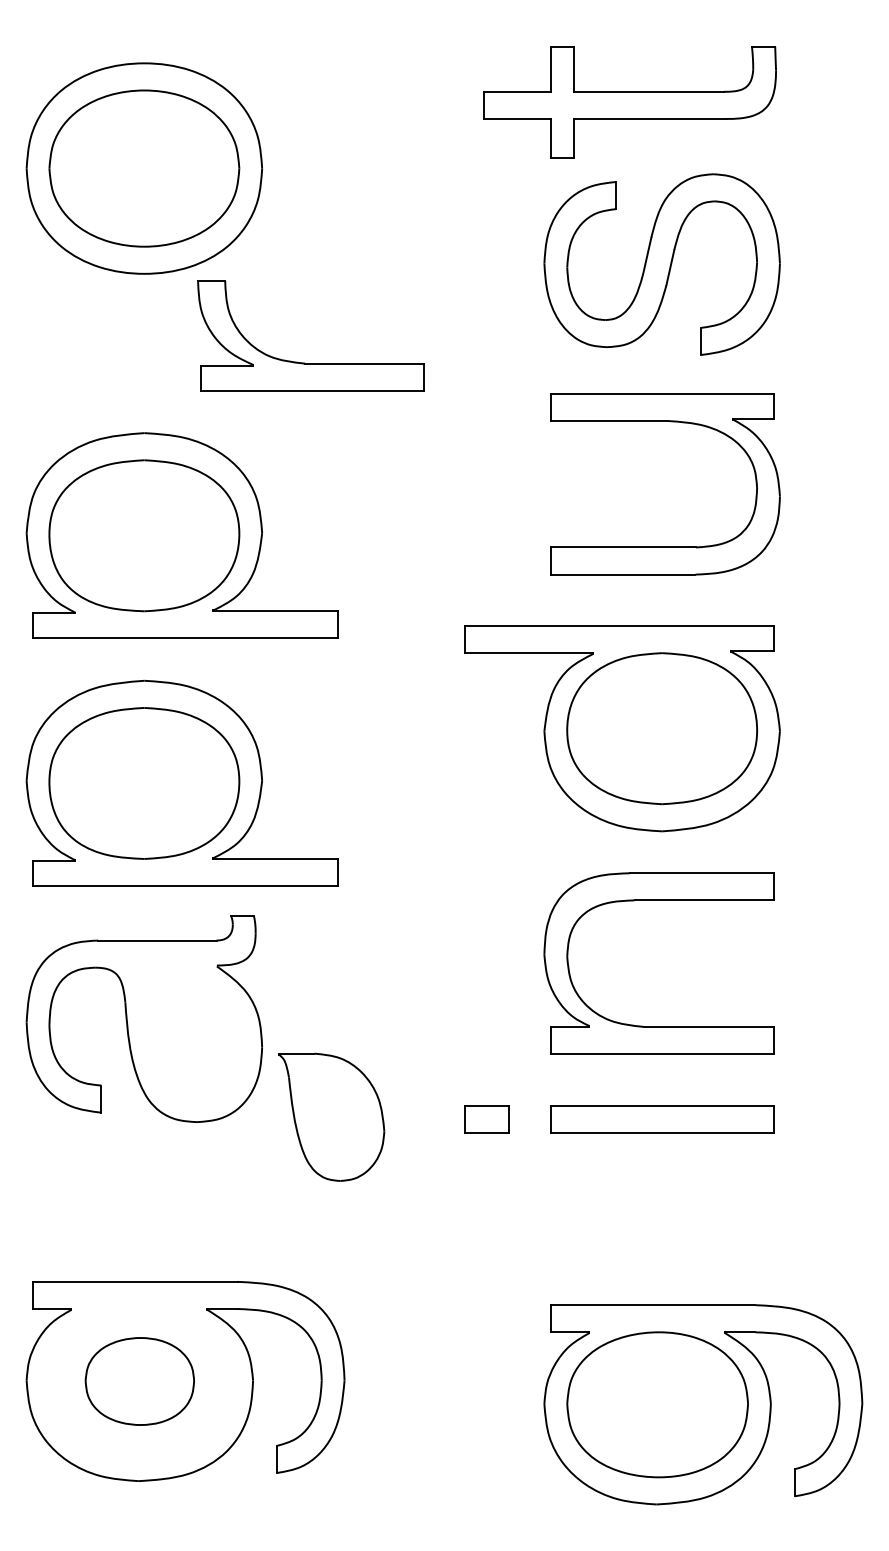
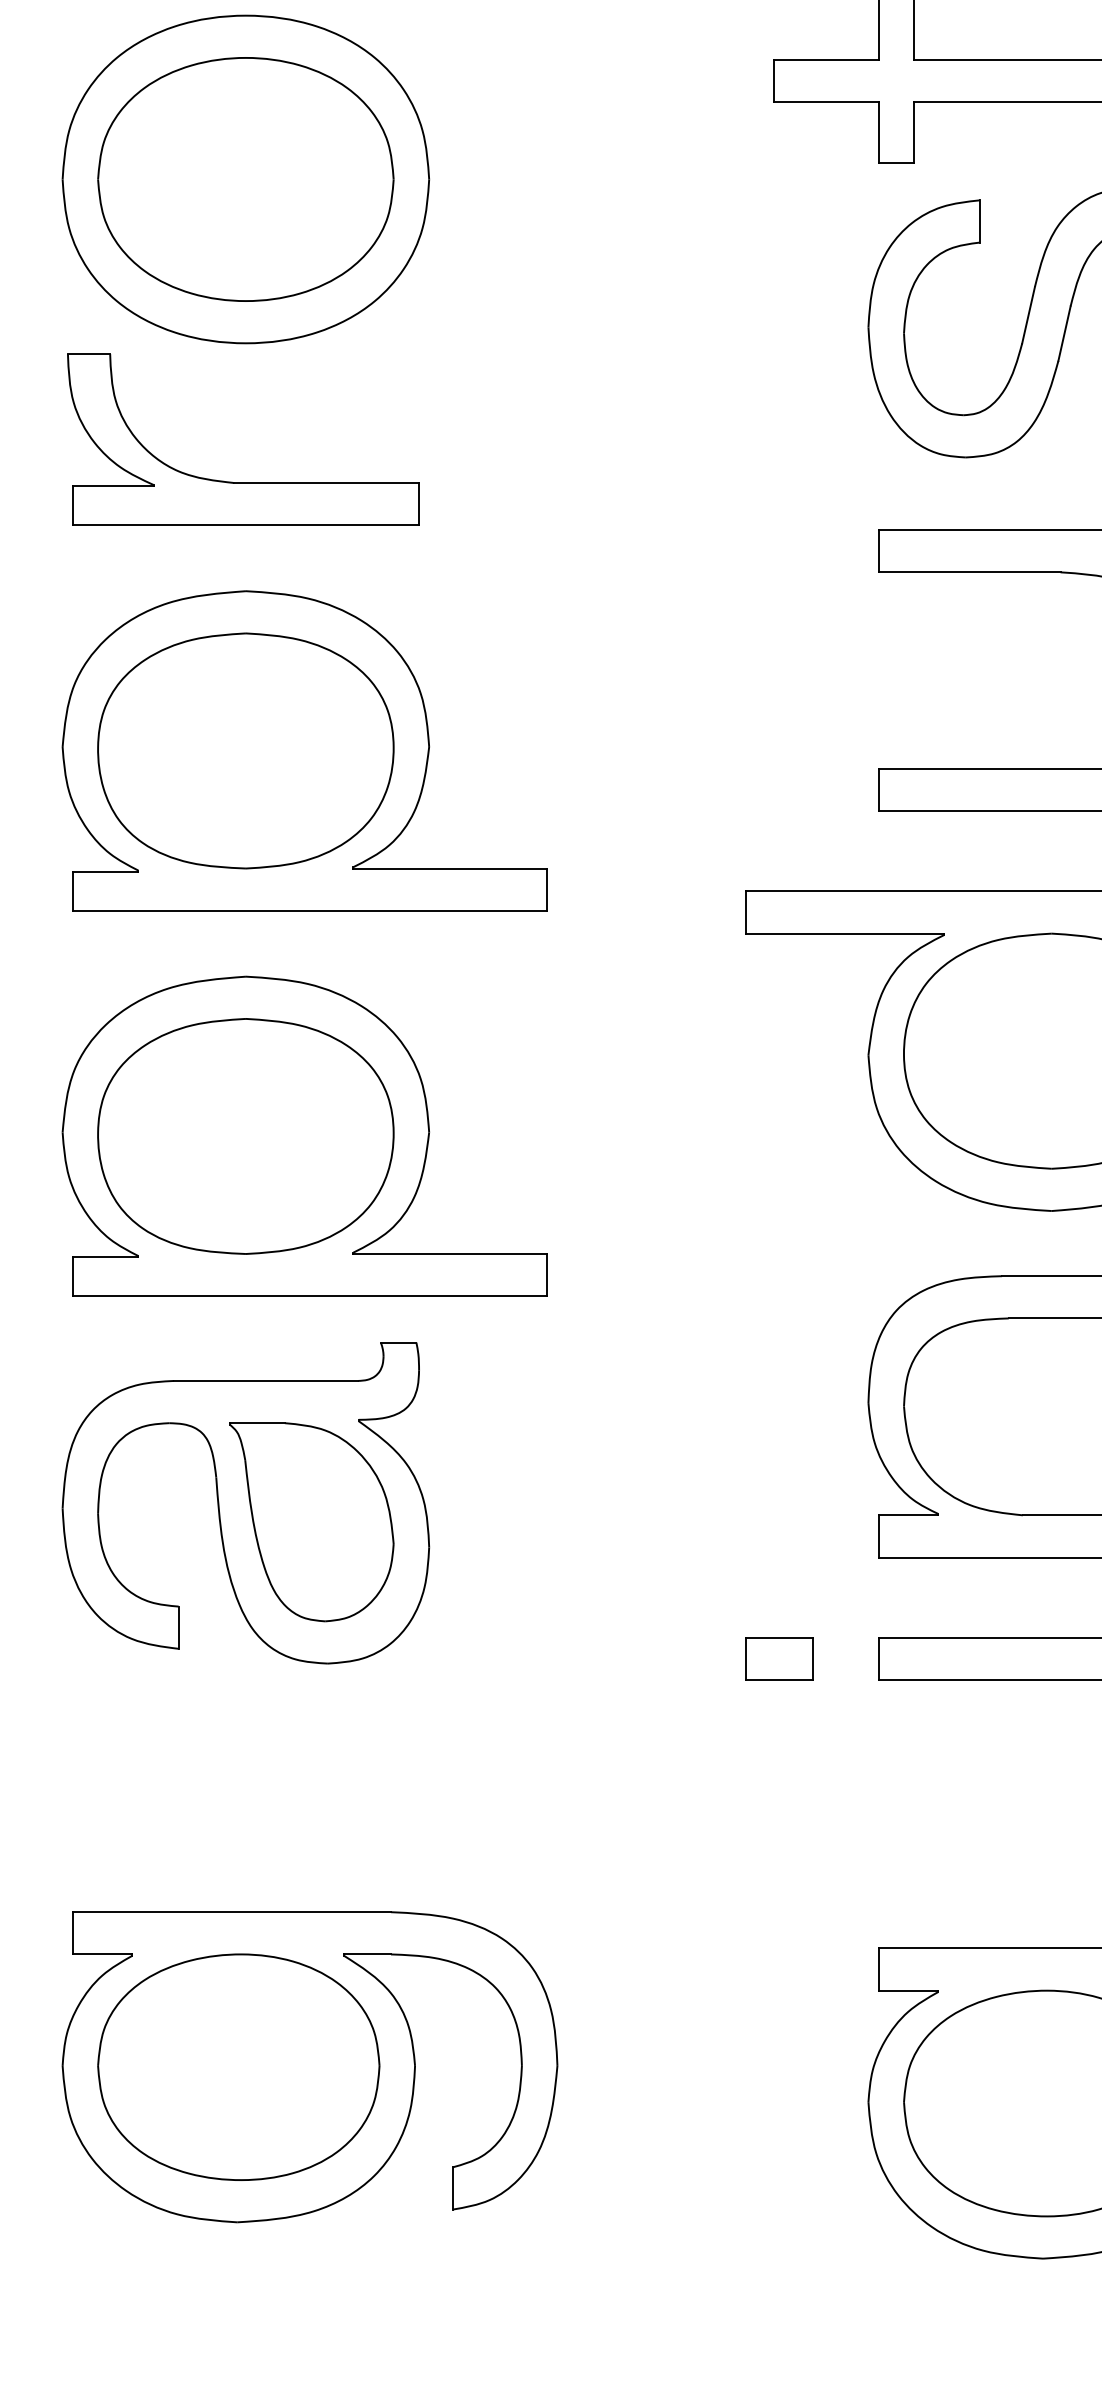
part: (304, 362) -> (233, 481), moved
part: (331, 1116) -> (311, 1520), moved
part: (139, 1381) -> (238, 2067), size x1.67

